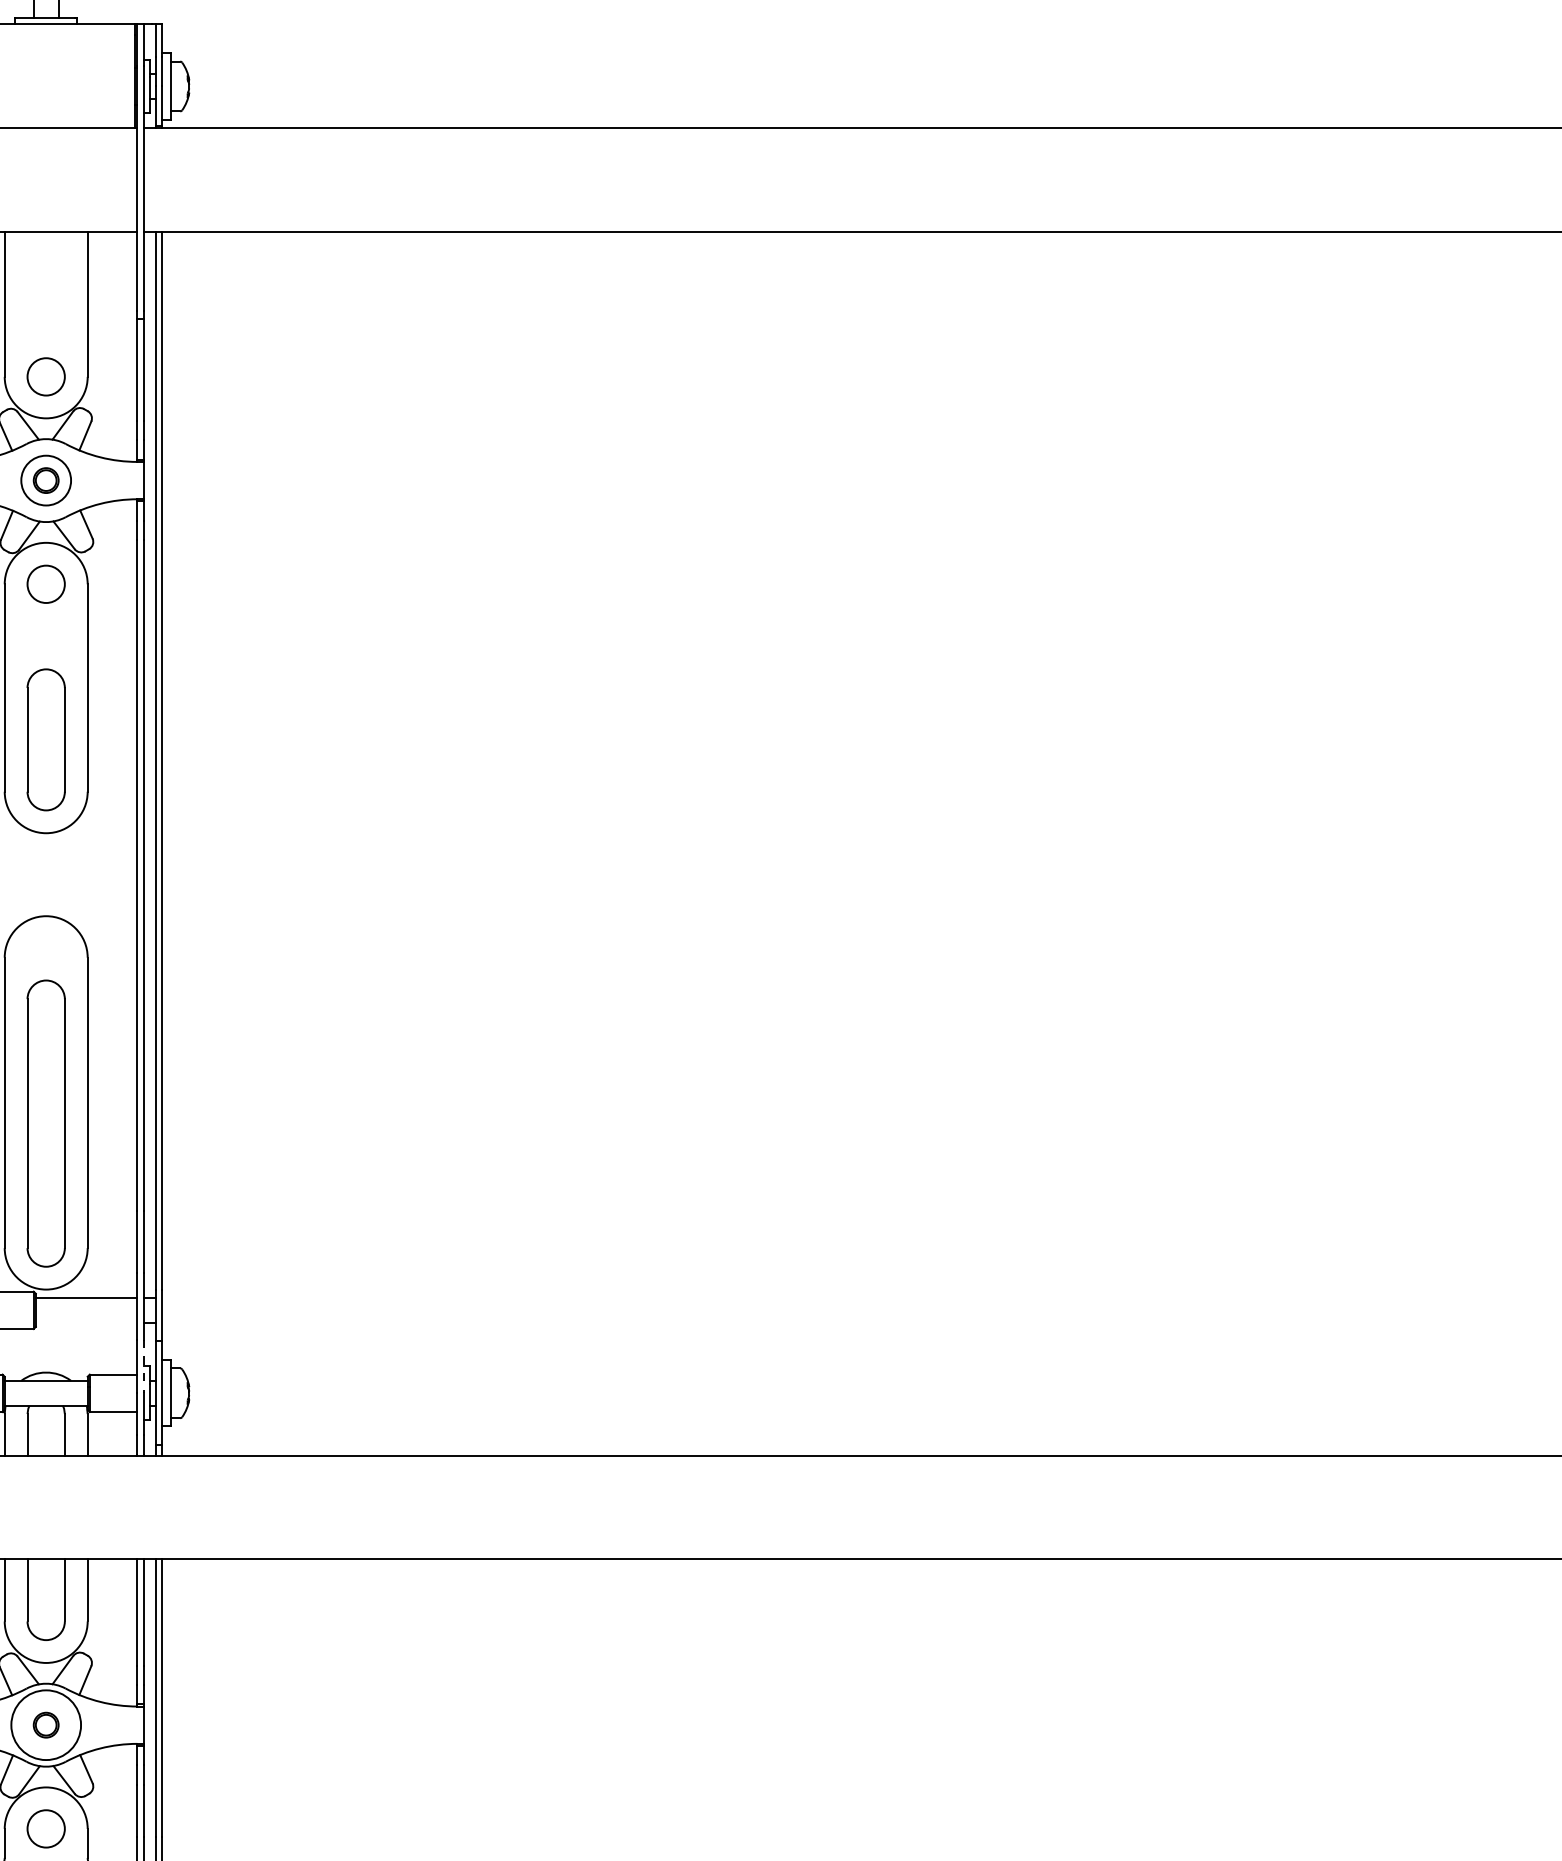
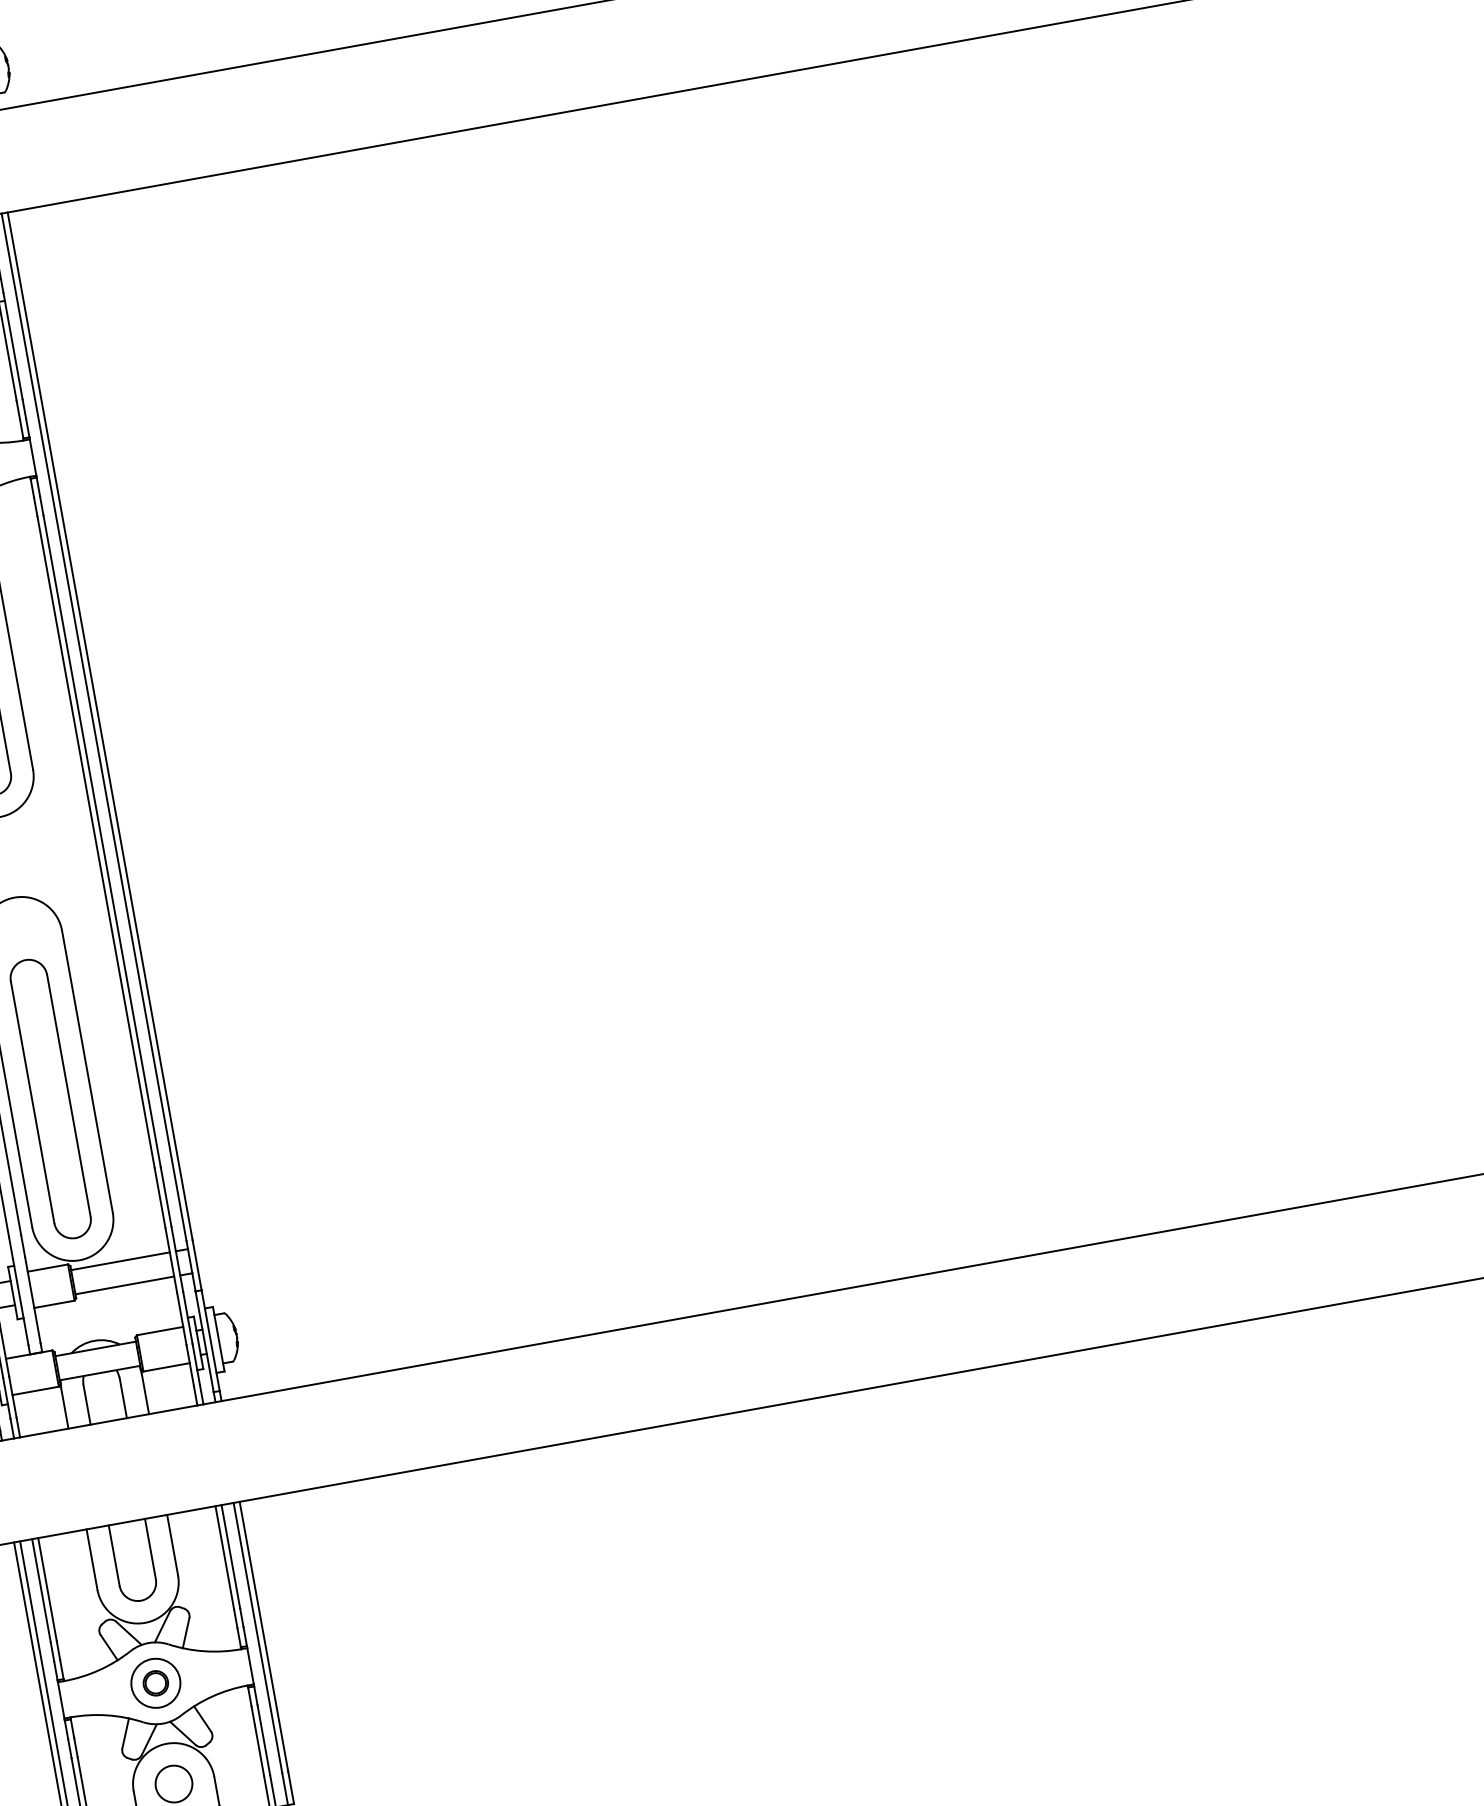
line: (86, 1322) -> (124, 1285), added
line: (143, 1366) -> (187, 1317), dashed -> solid
circle: (46, 1725) -> (156, 1683), size x0.71

